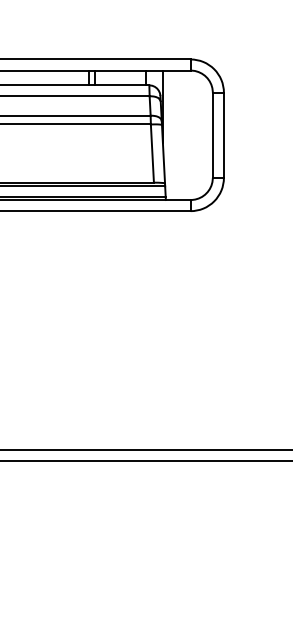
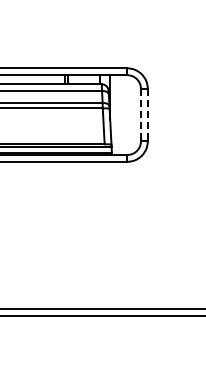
line: (212, 135) -> (140, 115), solid -> dashed
line: (223, 135) -> (147, 115), solid -> dashed

